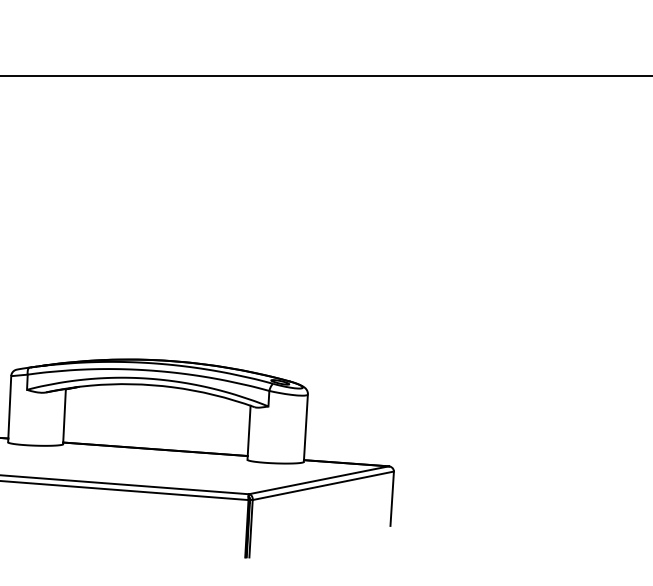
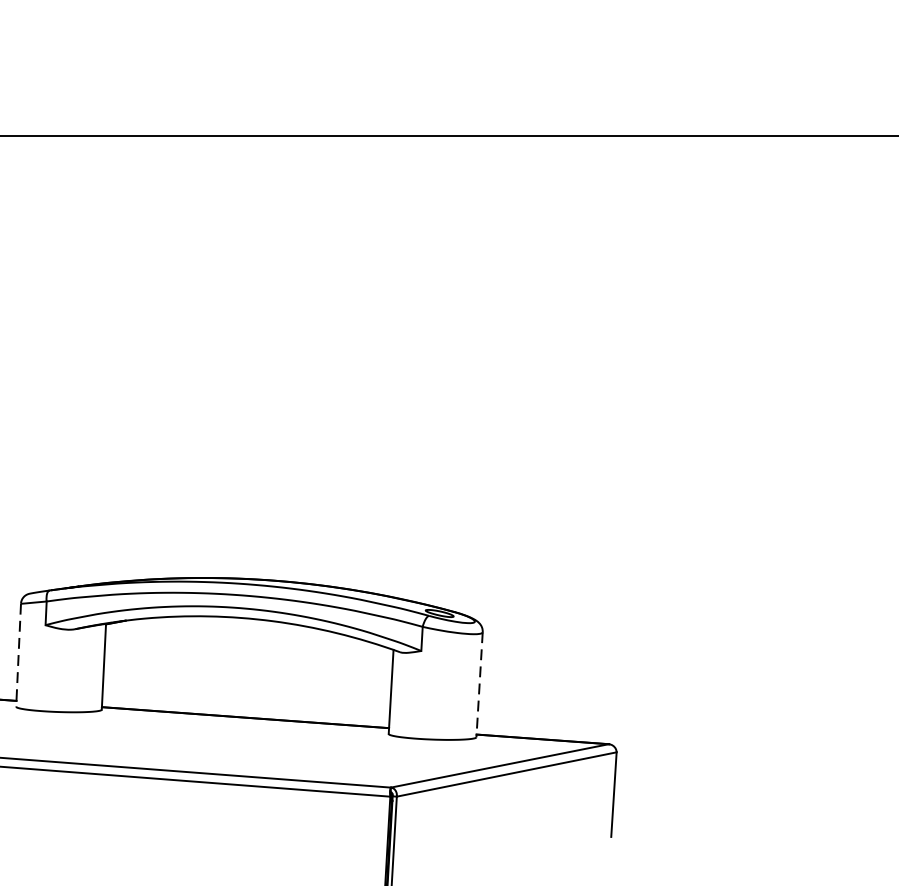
line: (9, 409) -> (18, 655), solid -> dashed
line: (305, 428) -> (478, 685), solid -> dashed

